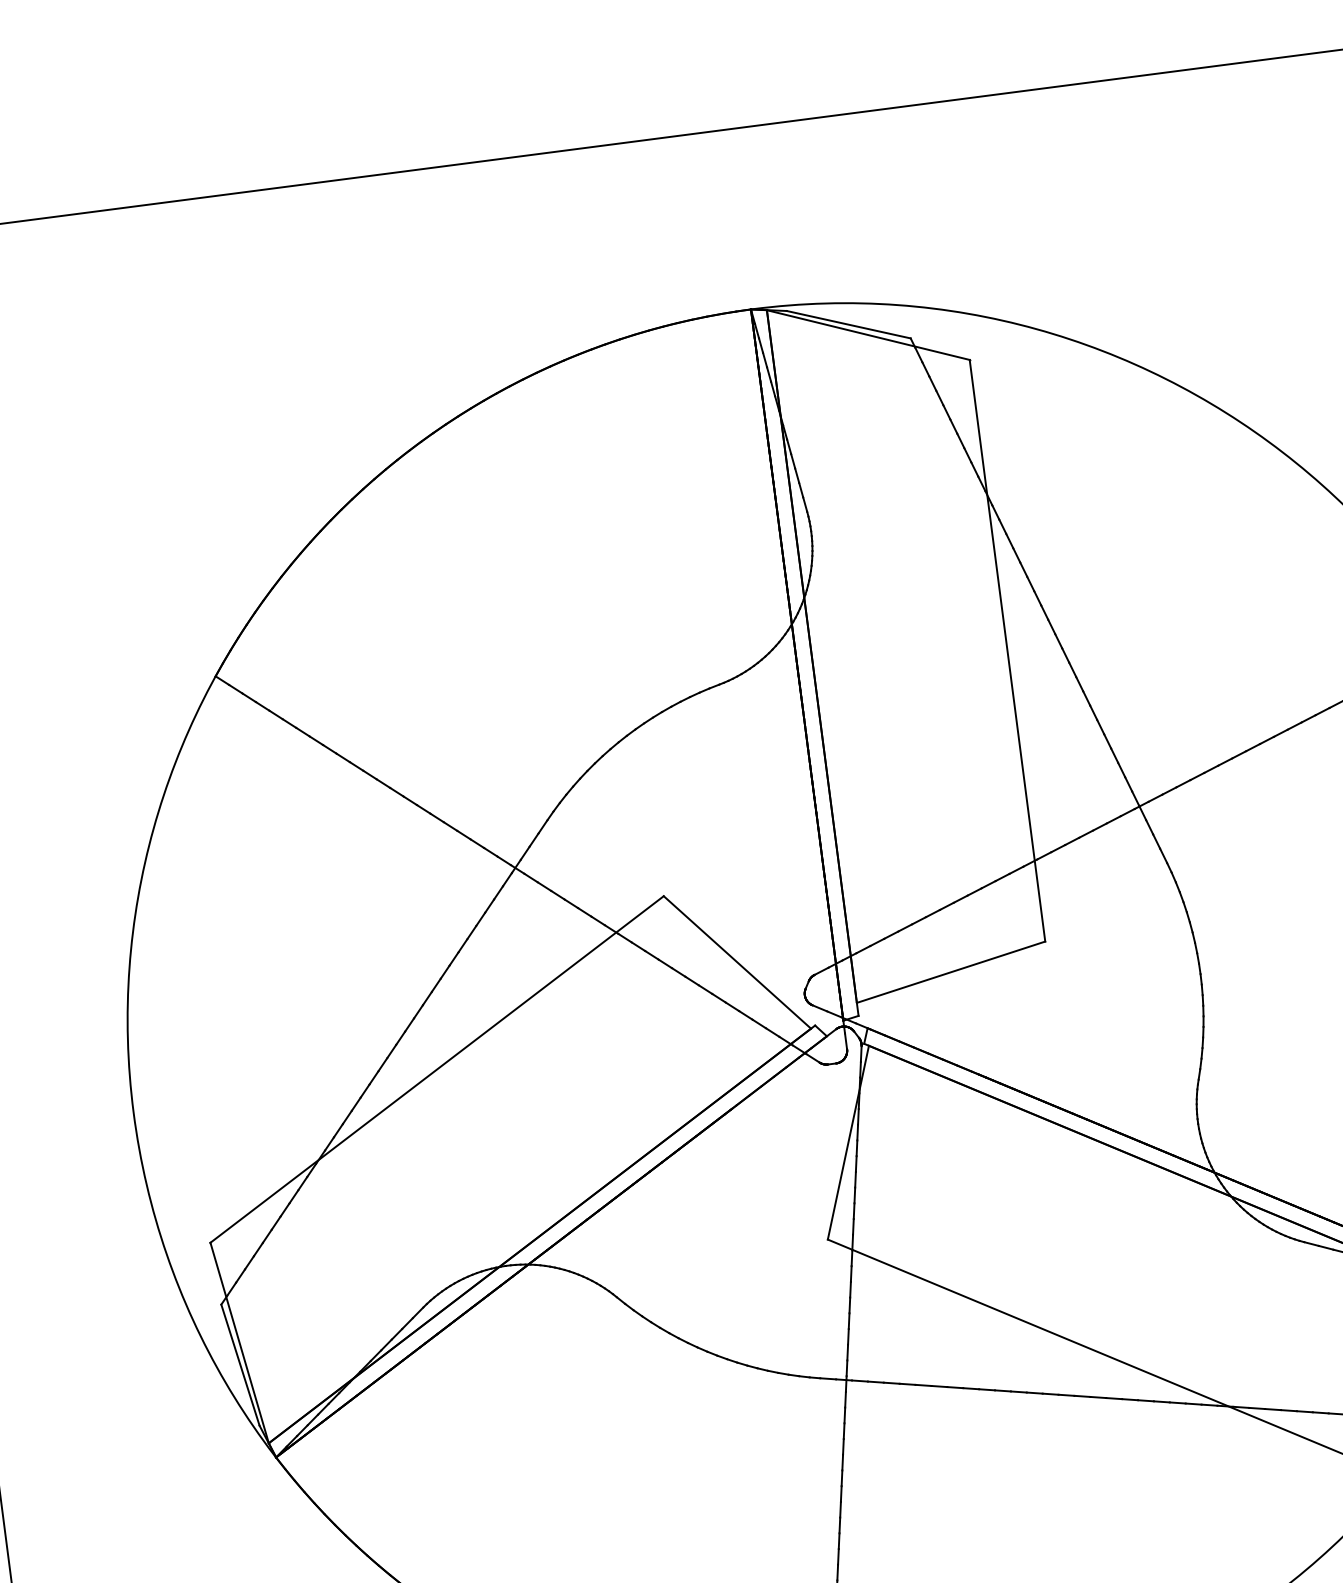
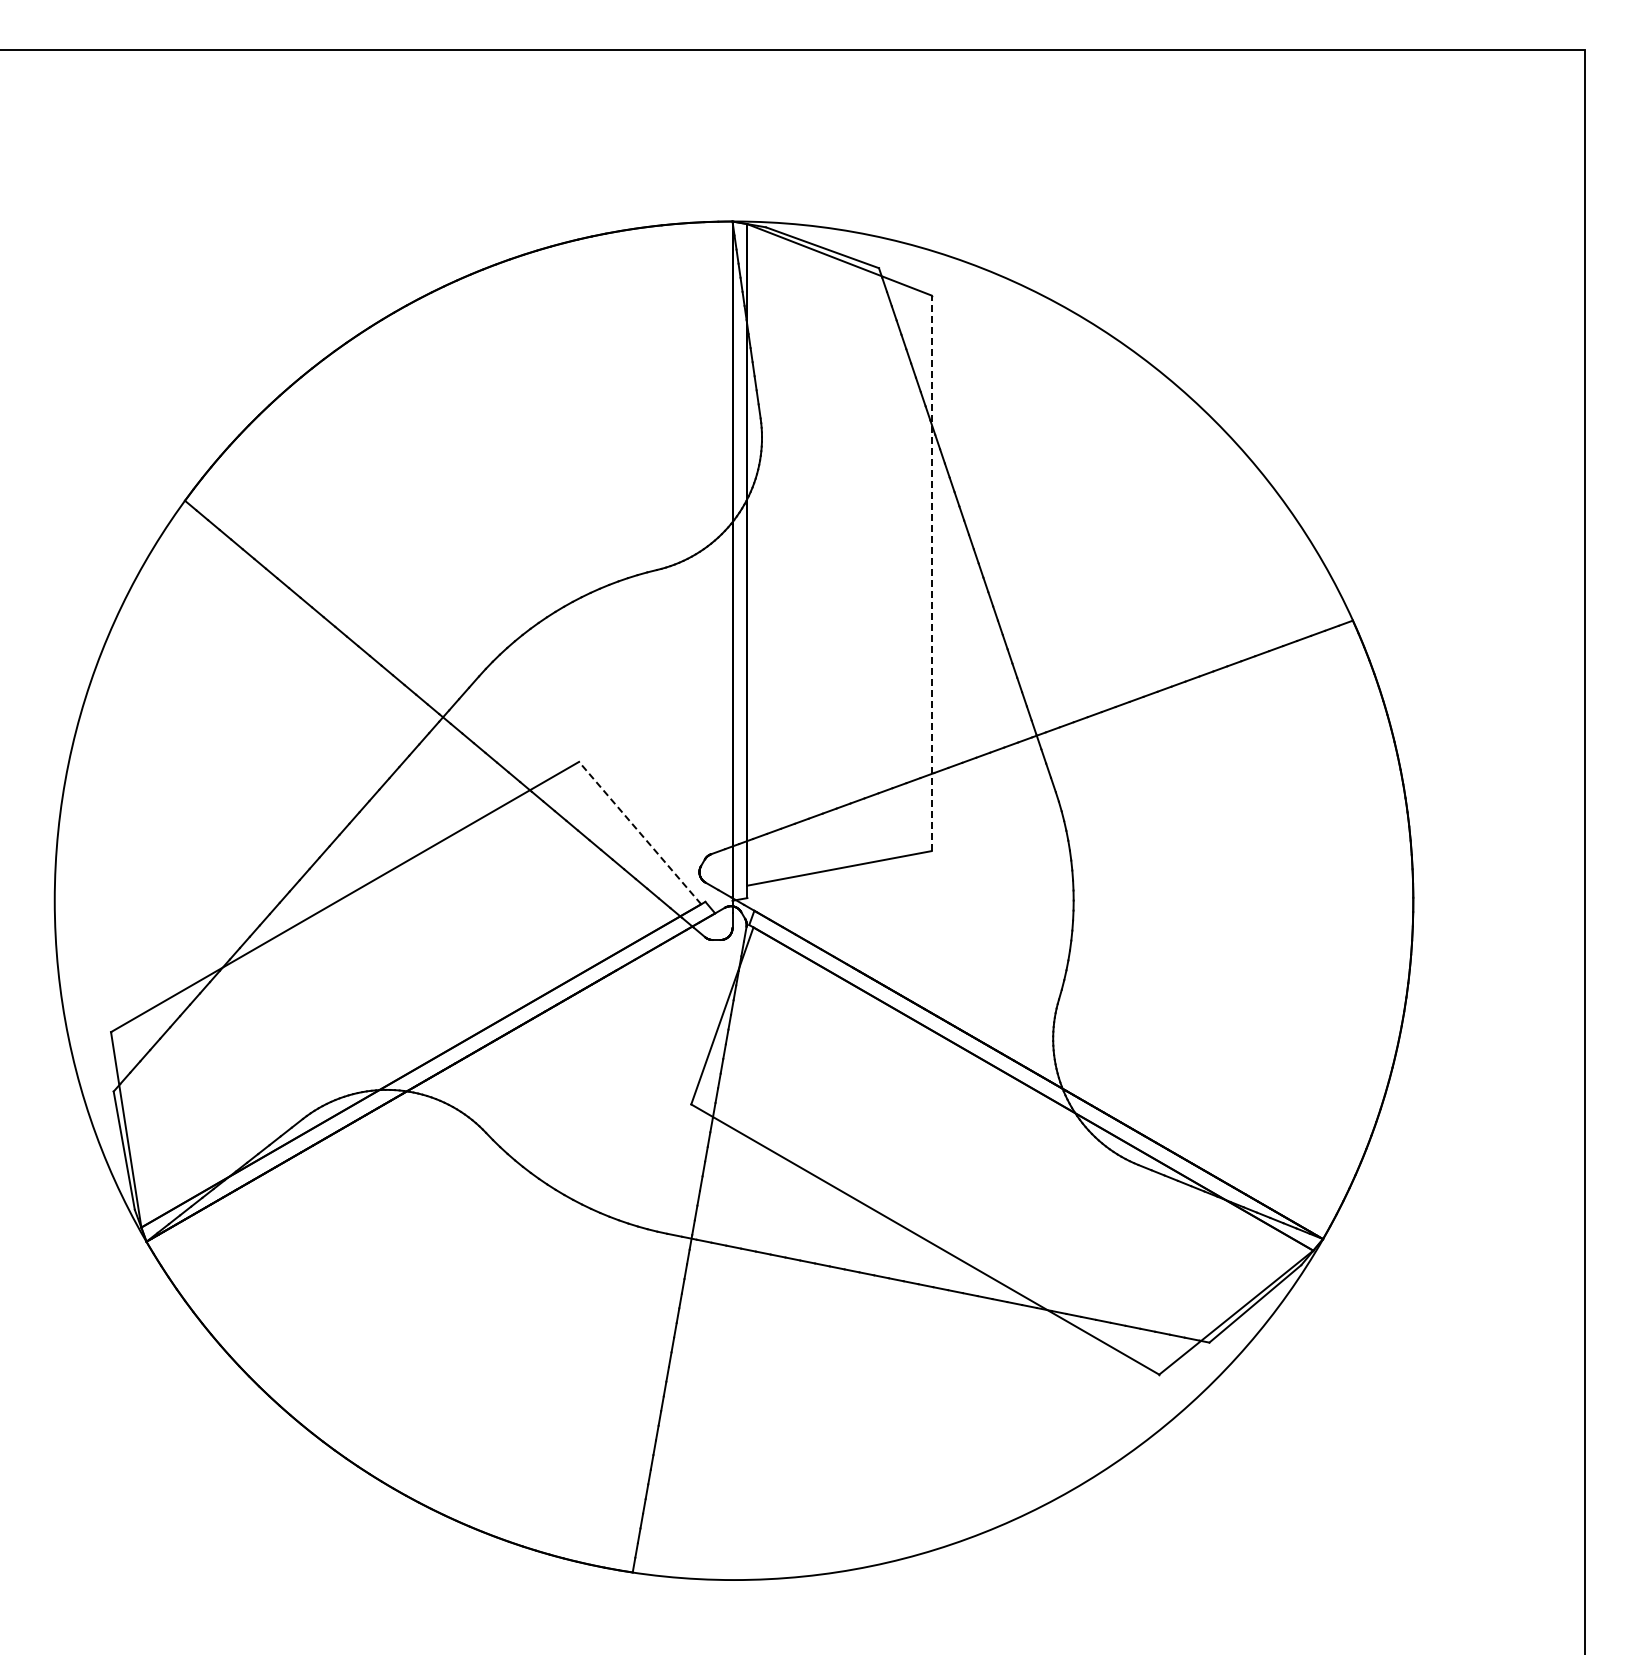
line: (1007, 650) -> (931, 573), solid -> dashed
line: (737, 962) -> (640, 833), solid -> dashed

